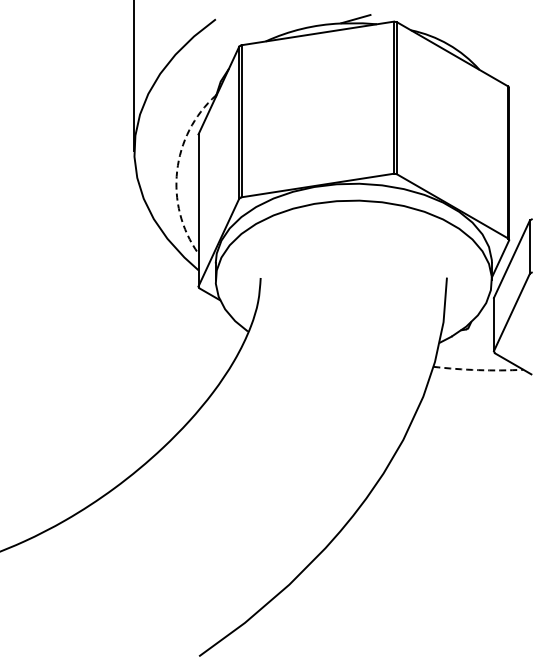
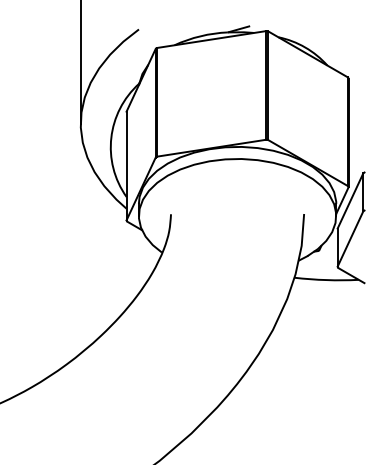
arc: (177, 171) -> (111, 138), dashed -> solid
arc: (478, 370) -> (326, 280), dashed -> solid

